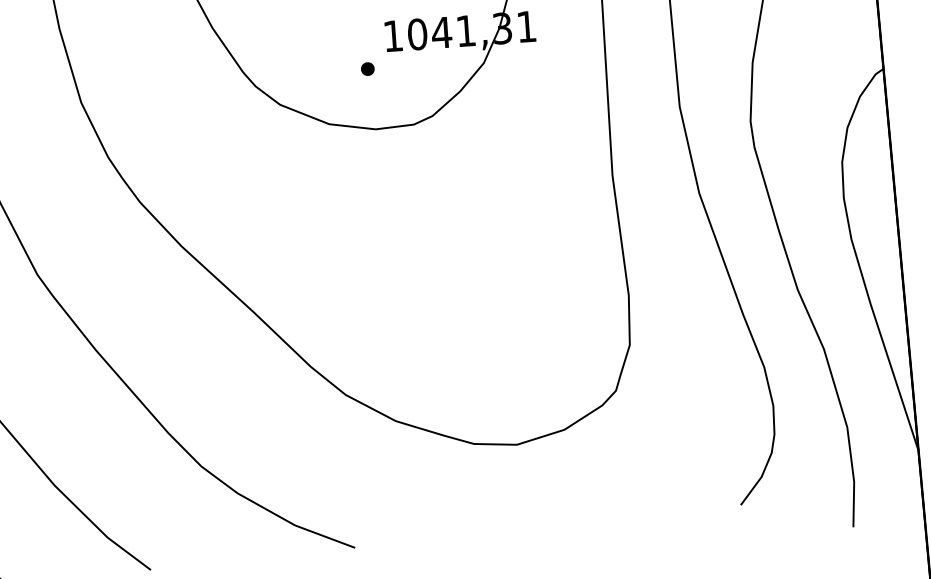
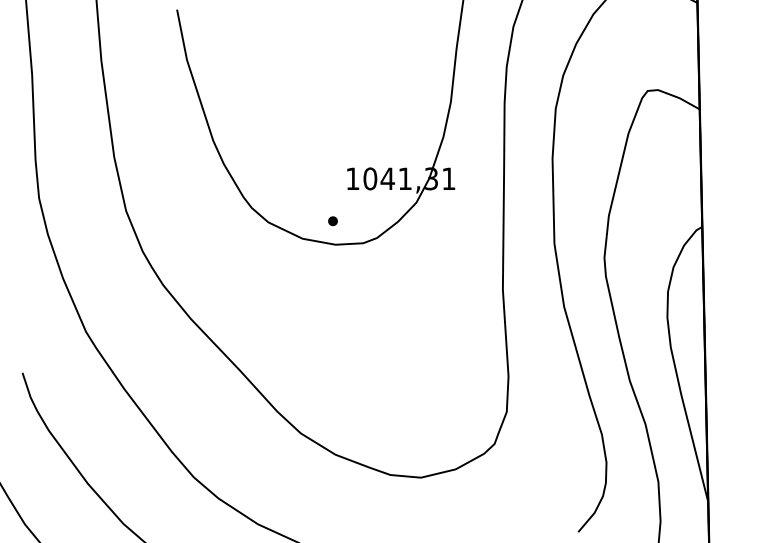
part: (367, 69) -> (332, 221), moved

